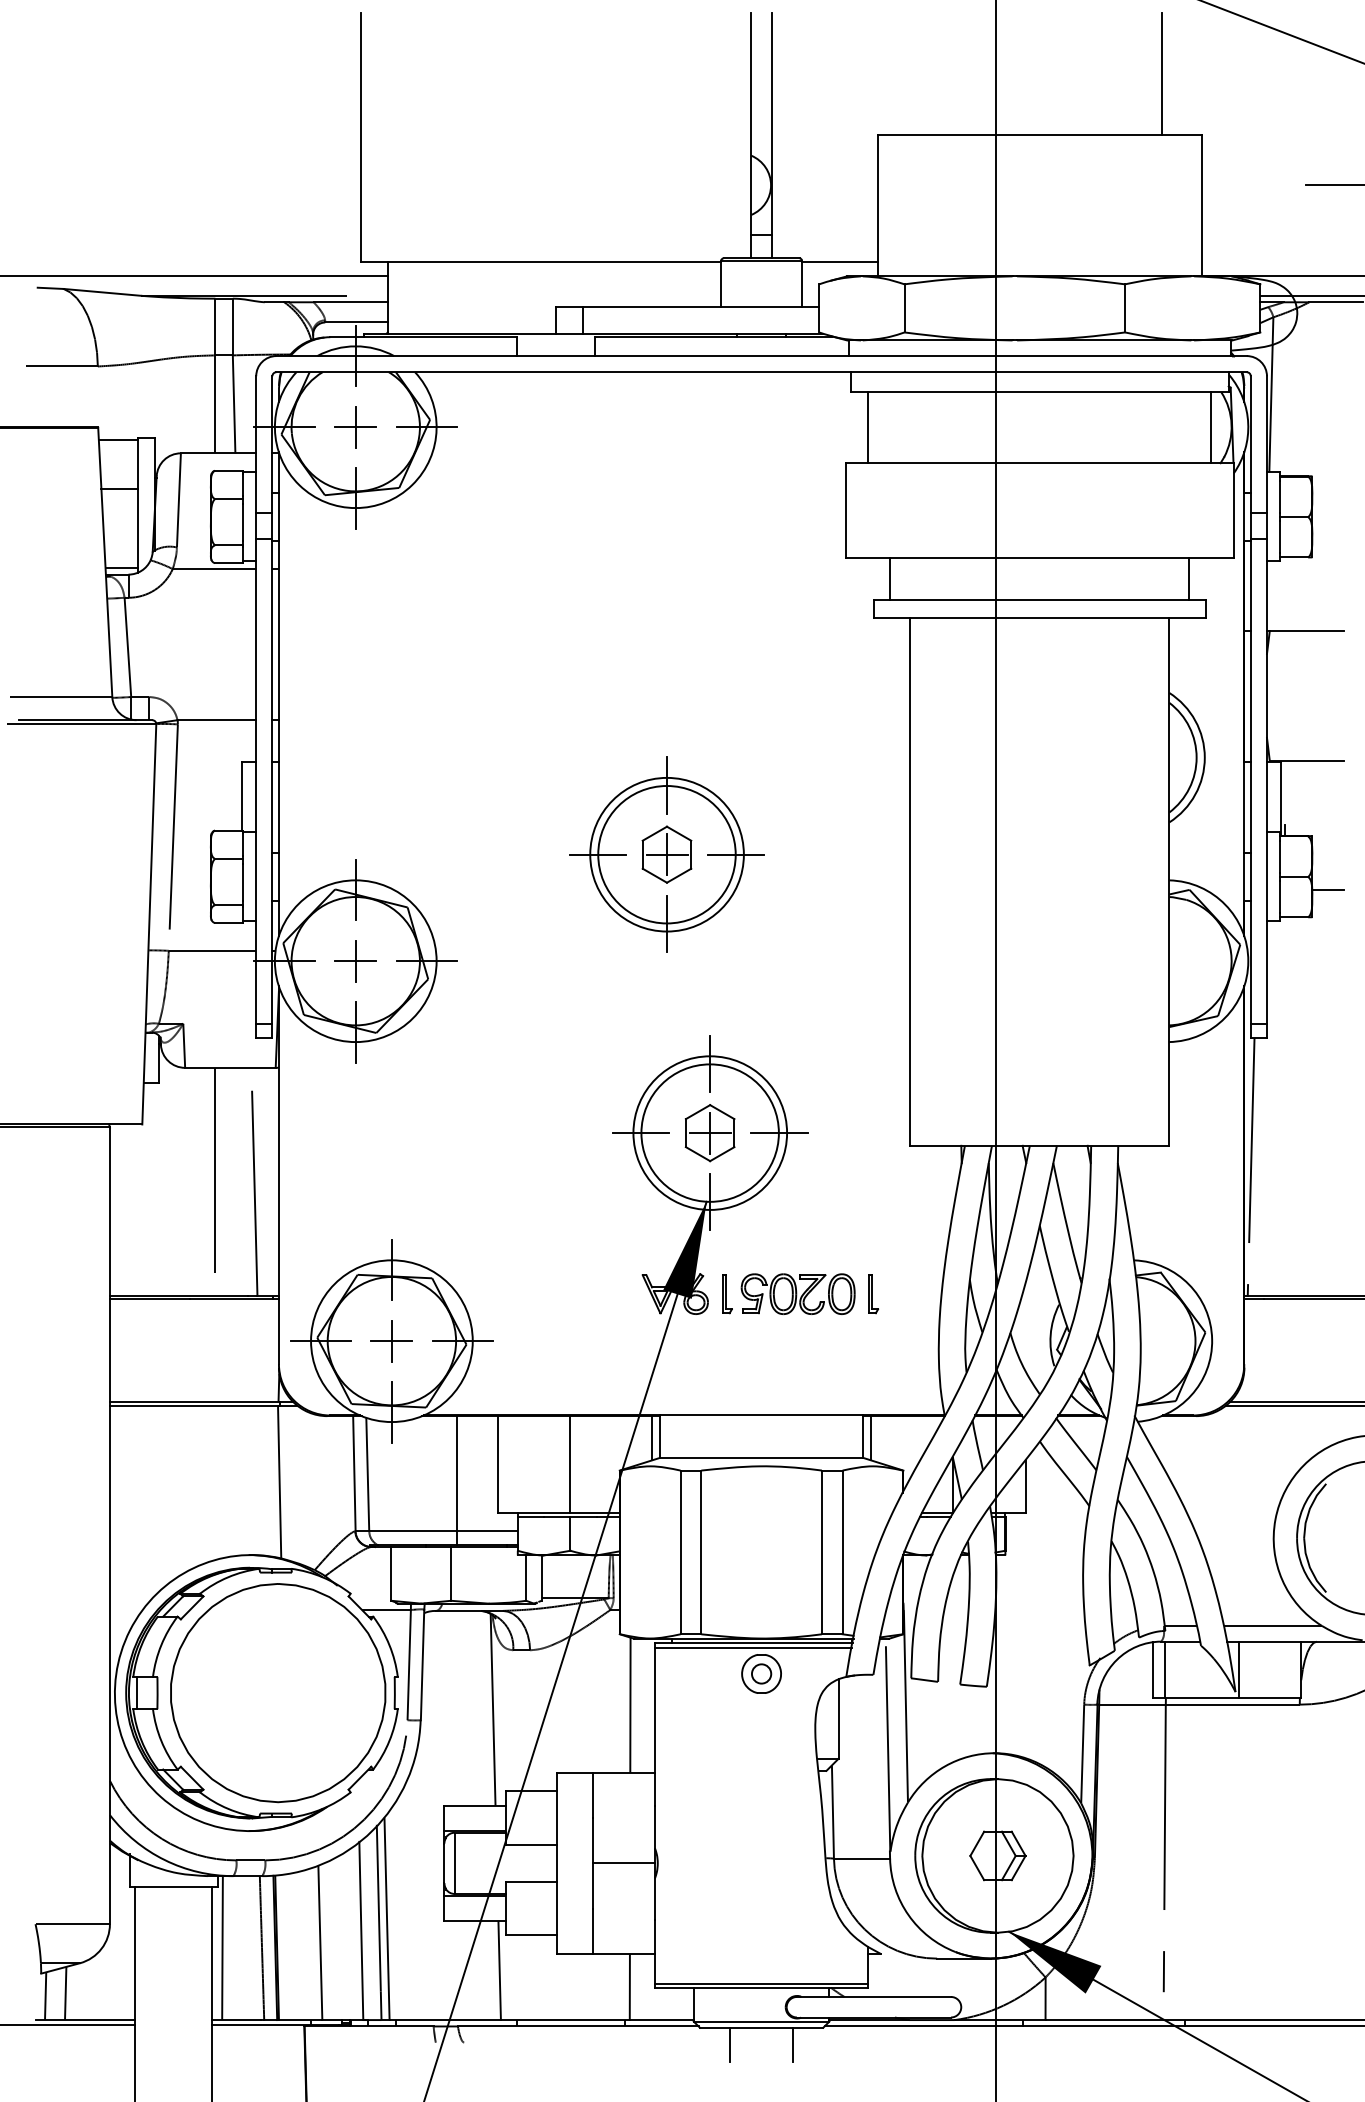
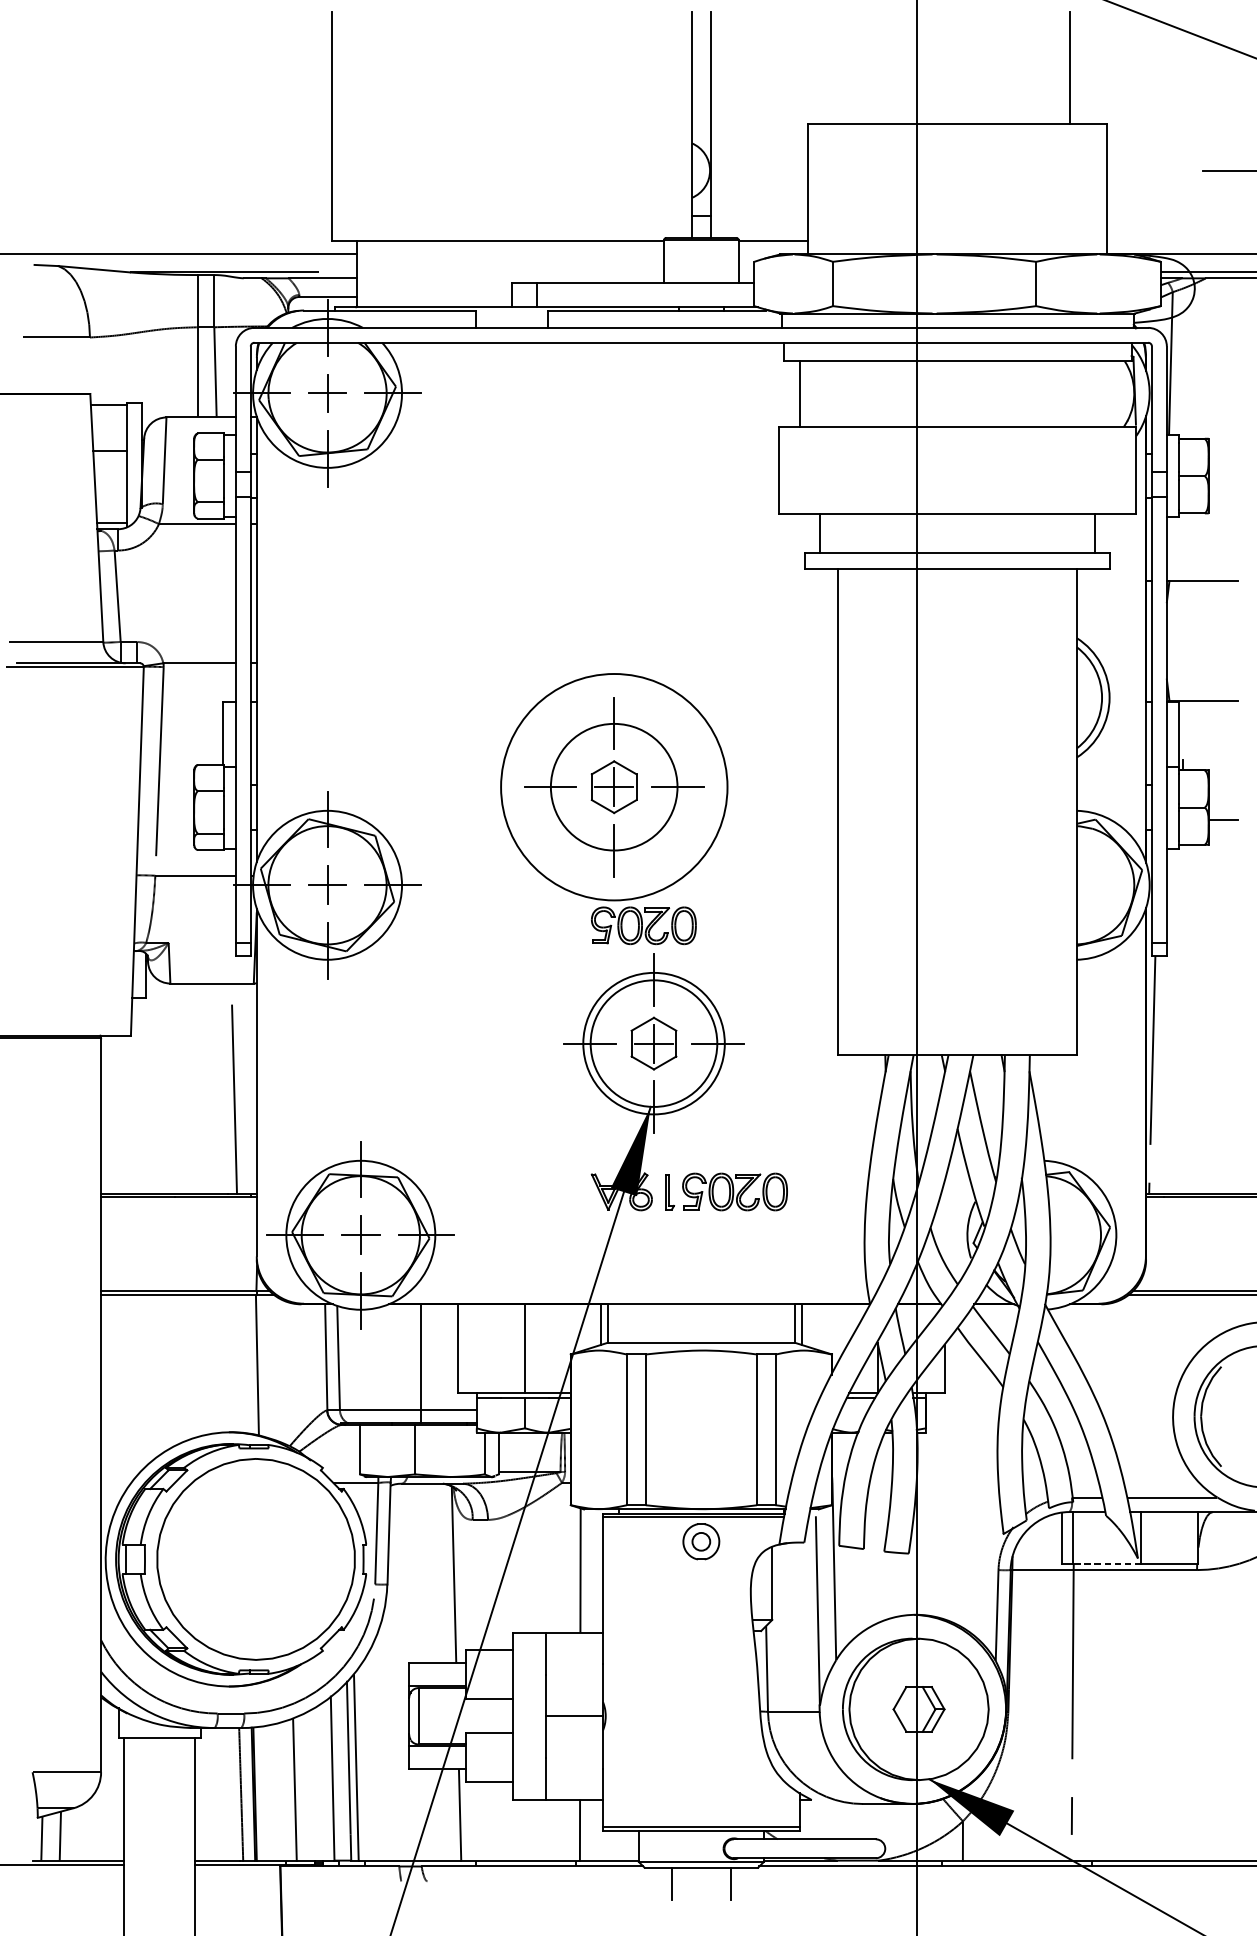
line: (1211, 427) -> (1115, 393), removed
circle: (666, 854) -> (613, 787), size x1.6
part: (698, 1004) -> (643, 925), added
line: (215, 1181) -> (198, 1088), removed
part: (873, 1294) -> (804, 1192), removed
line: (1201, 1698) -> (1106, 1564), solid -> dashed
line: (222, 1948) -> (204, 1794), removed

